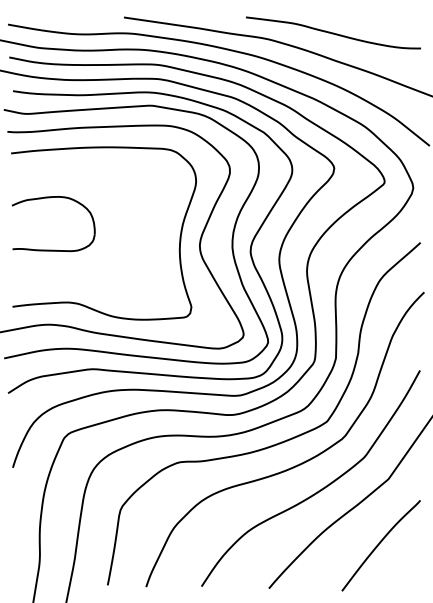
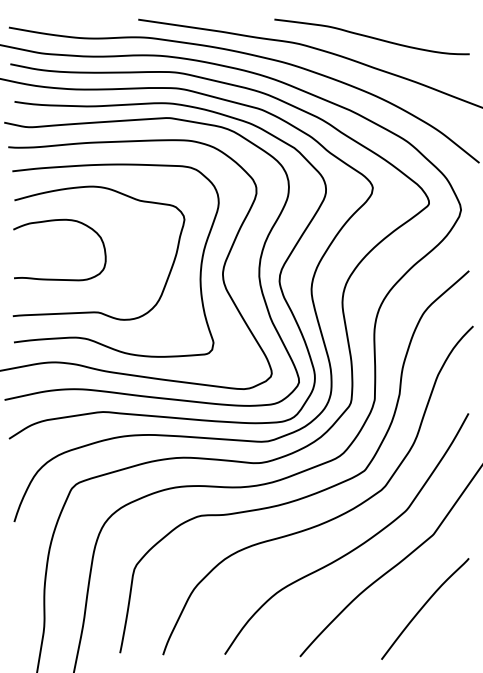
curve: (88, 279) -> (98, 311), added

